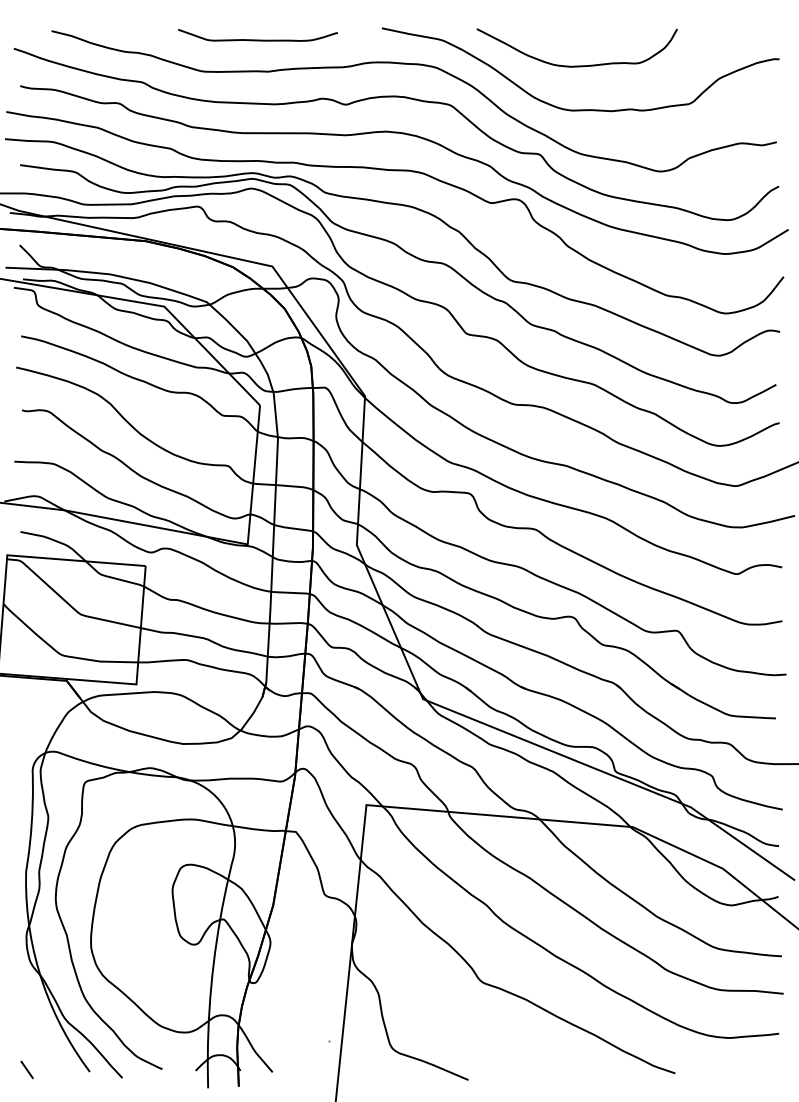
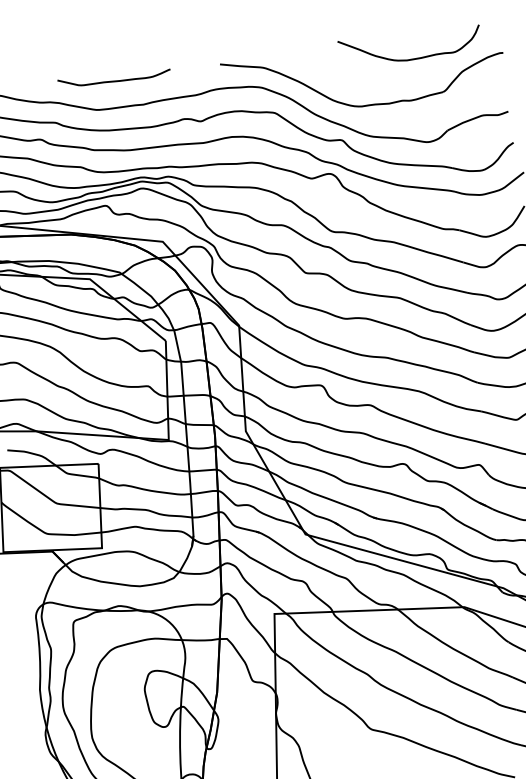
curve: (257, 39) -> (114, 80), moved
curve: (576, 65) -> (410, 59), moved

